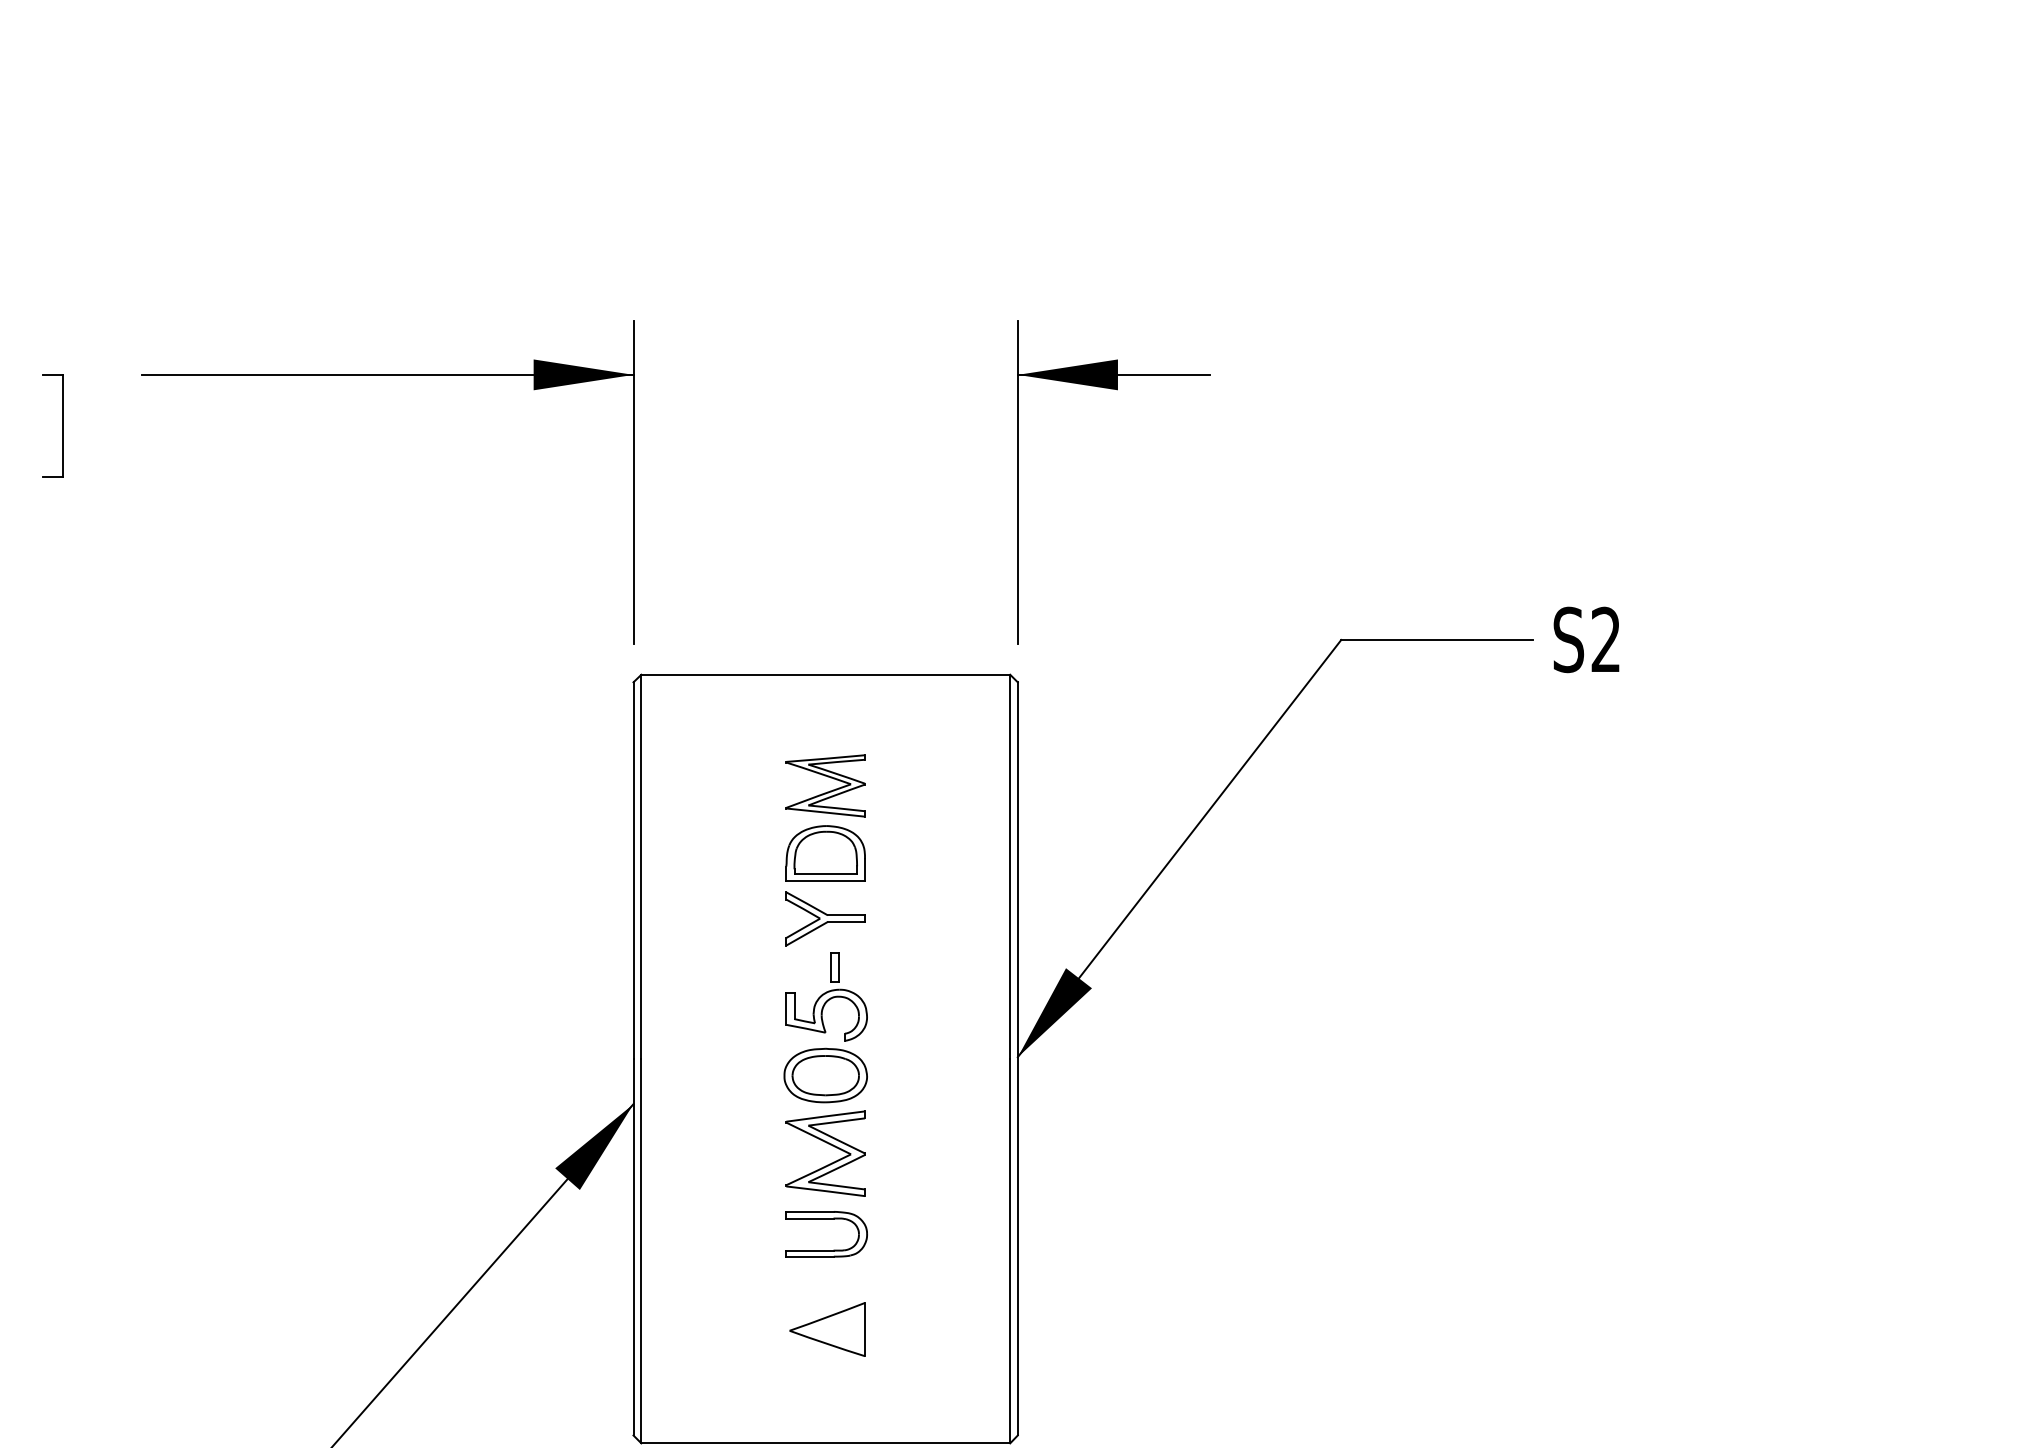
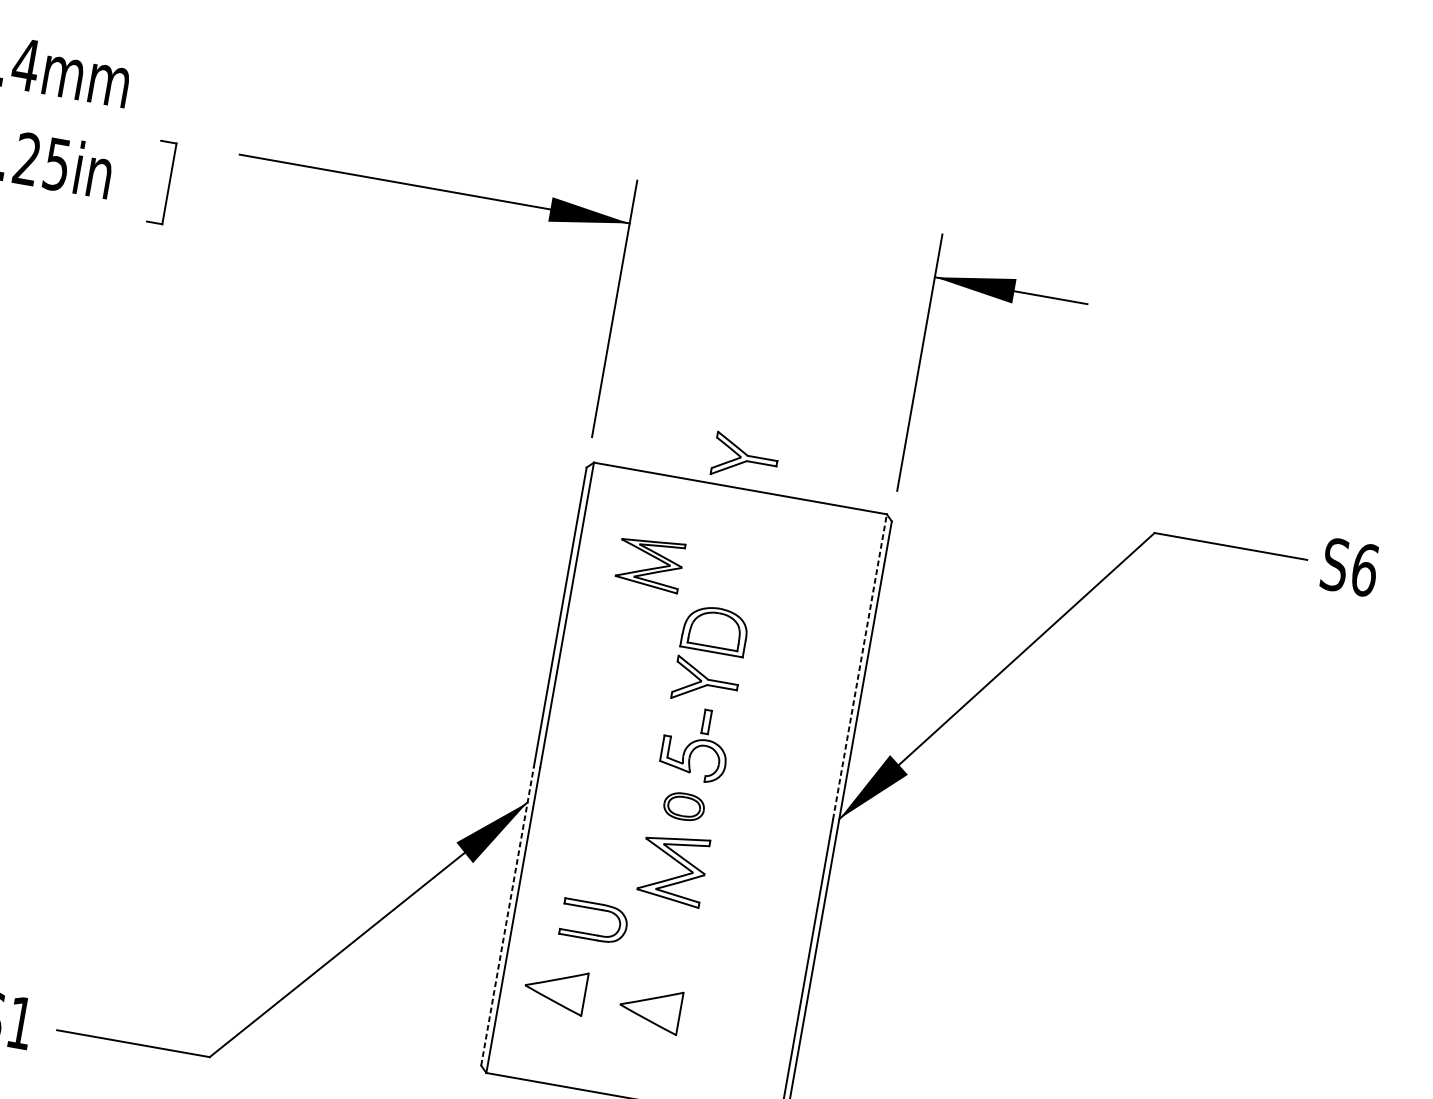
part: (825, 636) -> (745, 458), added
text: (1606, 639) -> (1365, 569), S2 -> S6
part: (827, 791) -> (650, 568), moved
line: (1010, 866) -> (860, 666), solid -> dashed
part: (825, 1075) -> (684, 806), size x0.6
part: (826, 1219) -> (596, 909), moved
line: (633, 1246) -> (507, 915), solid -> dashed
part: (707, 1326) -> (555, 989), added

